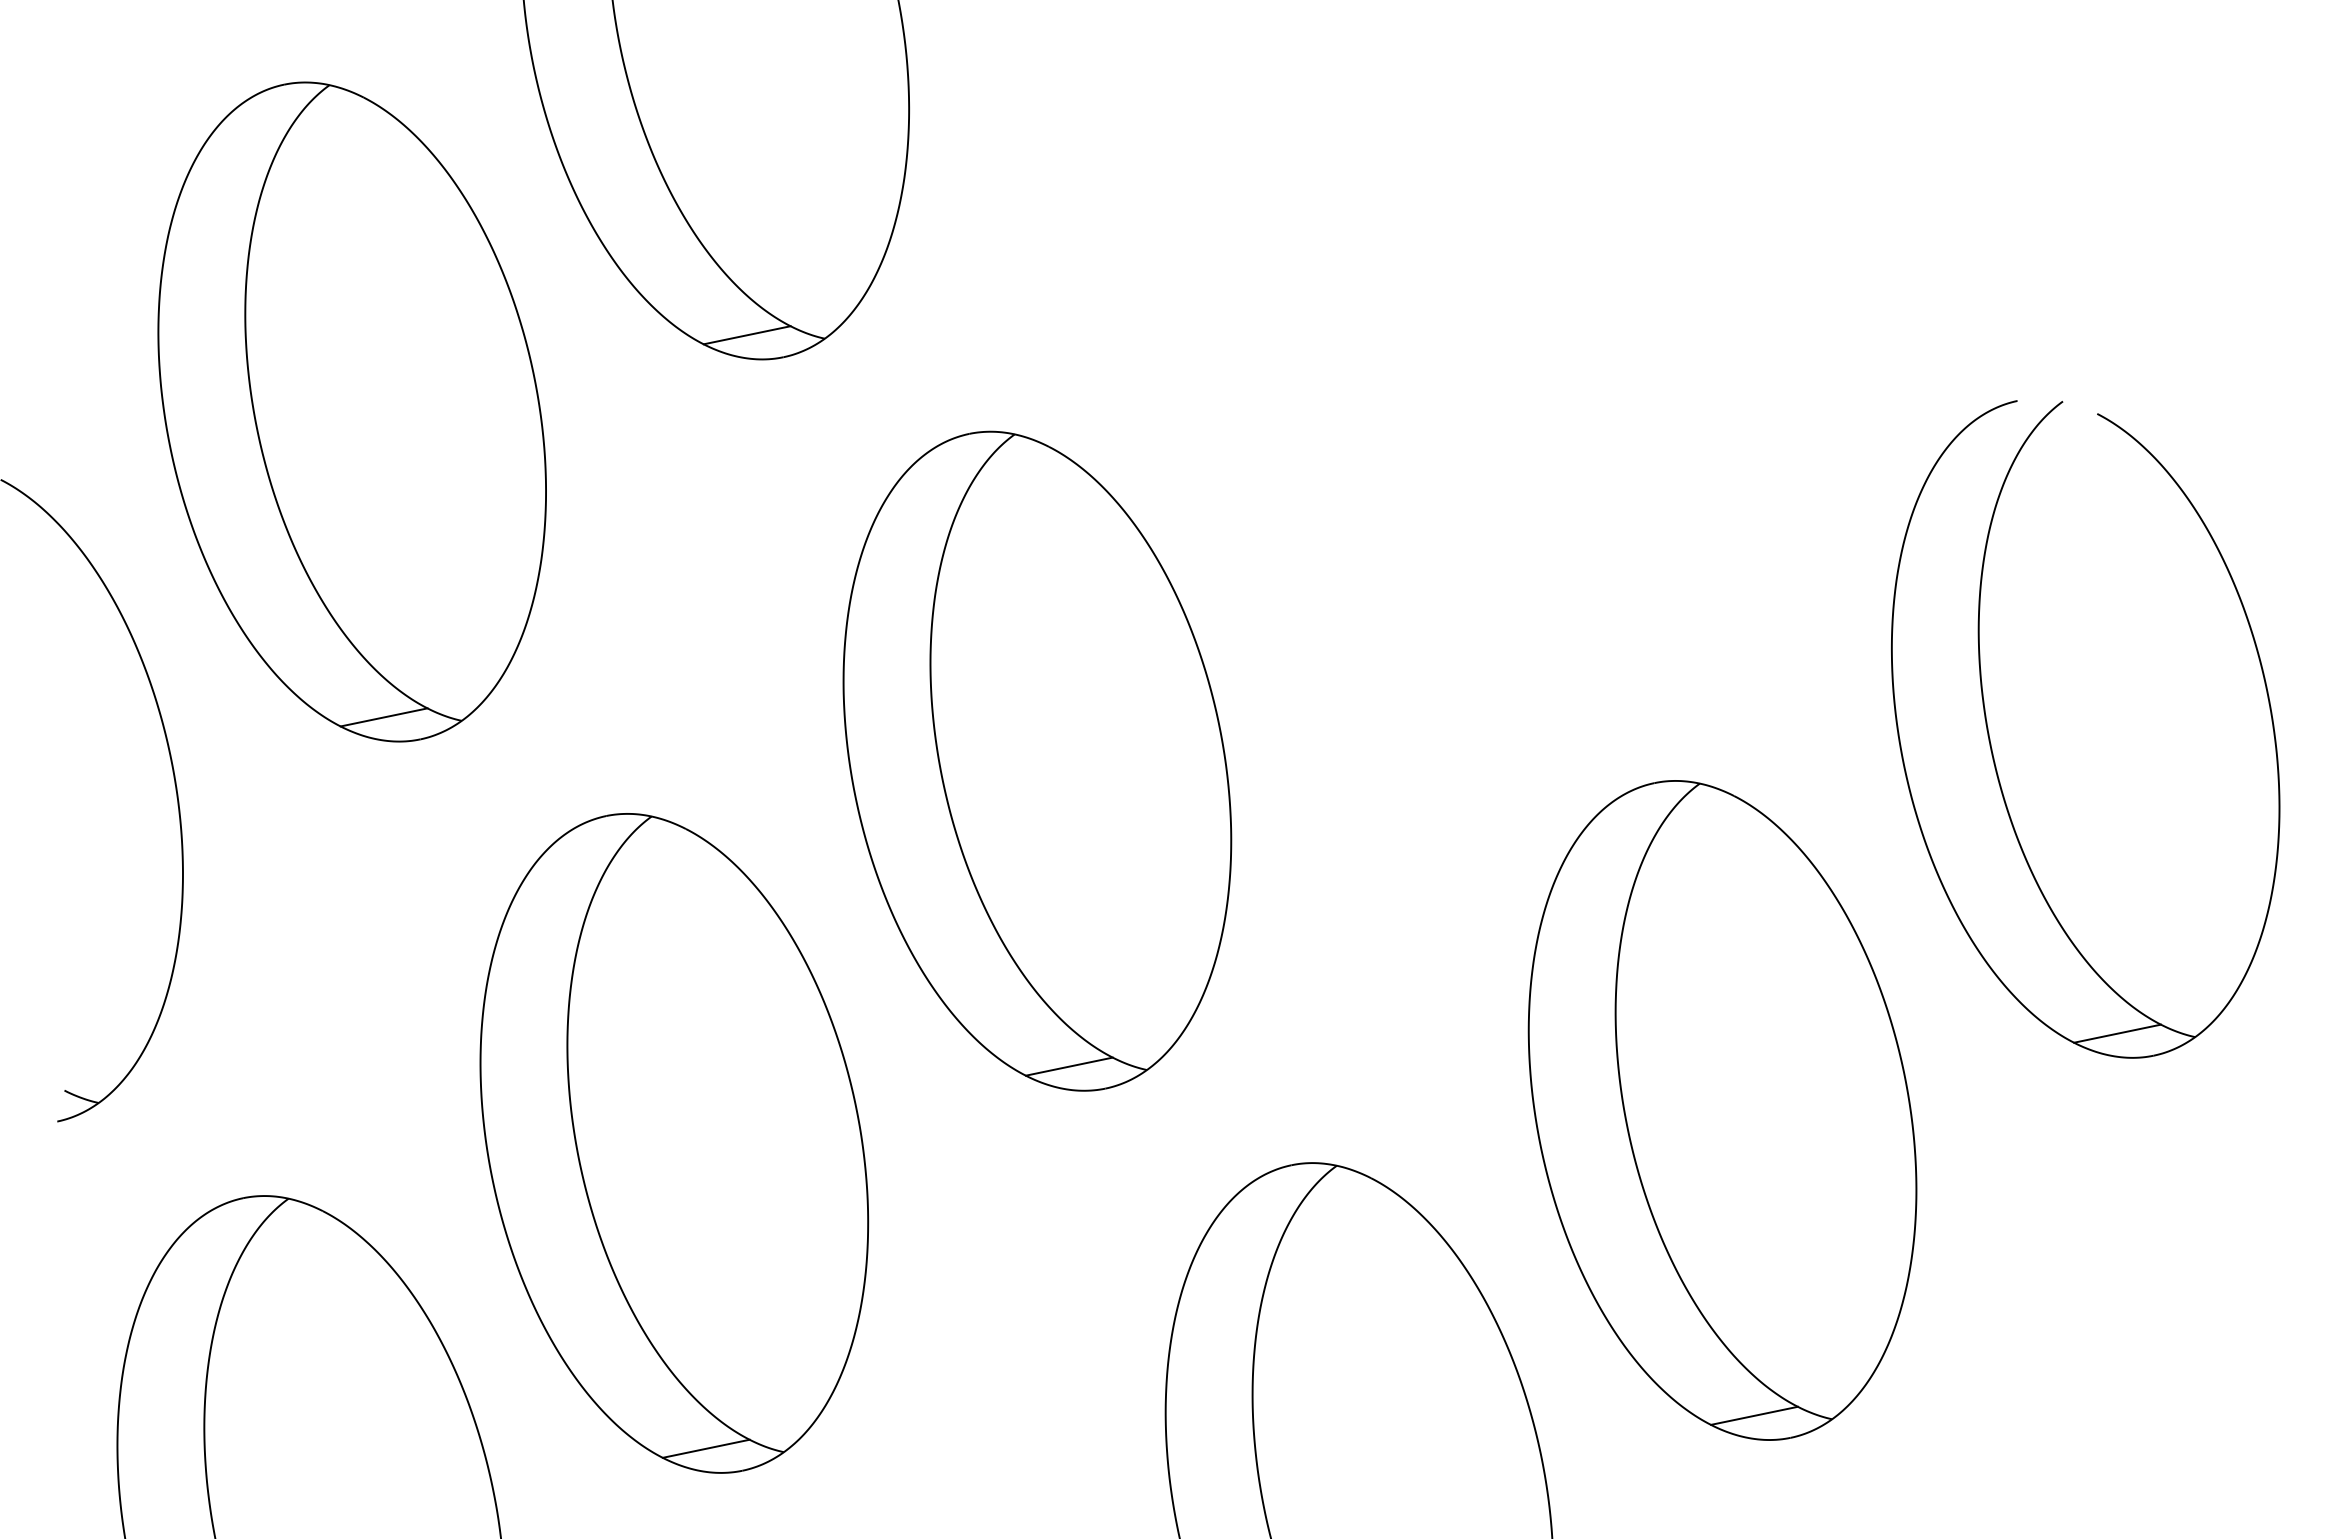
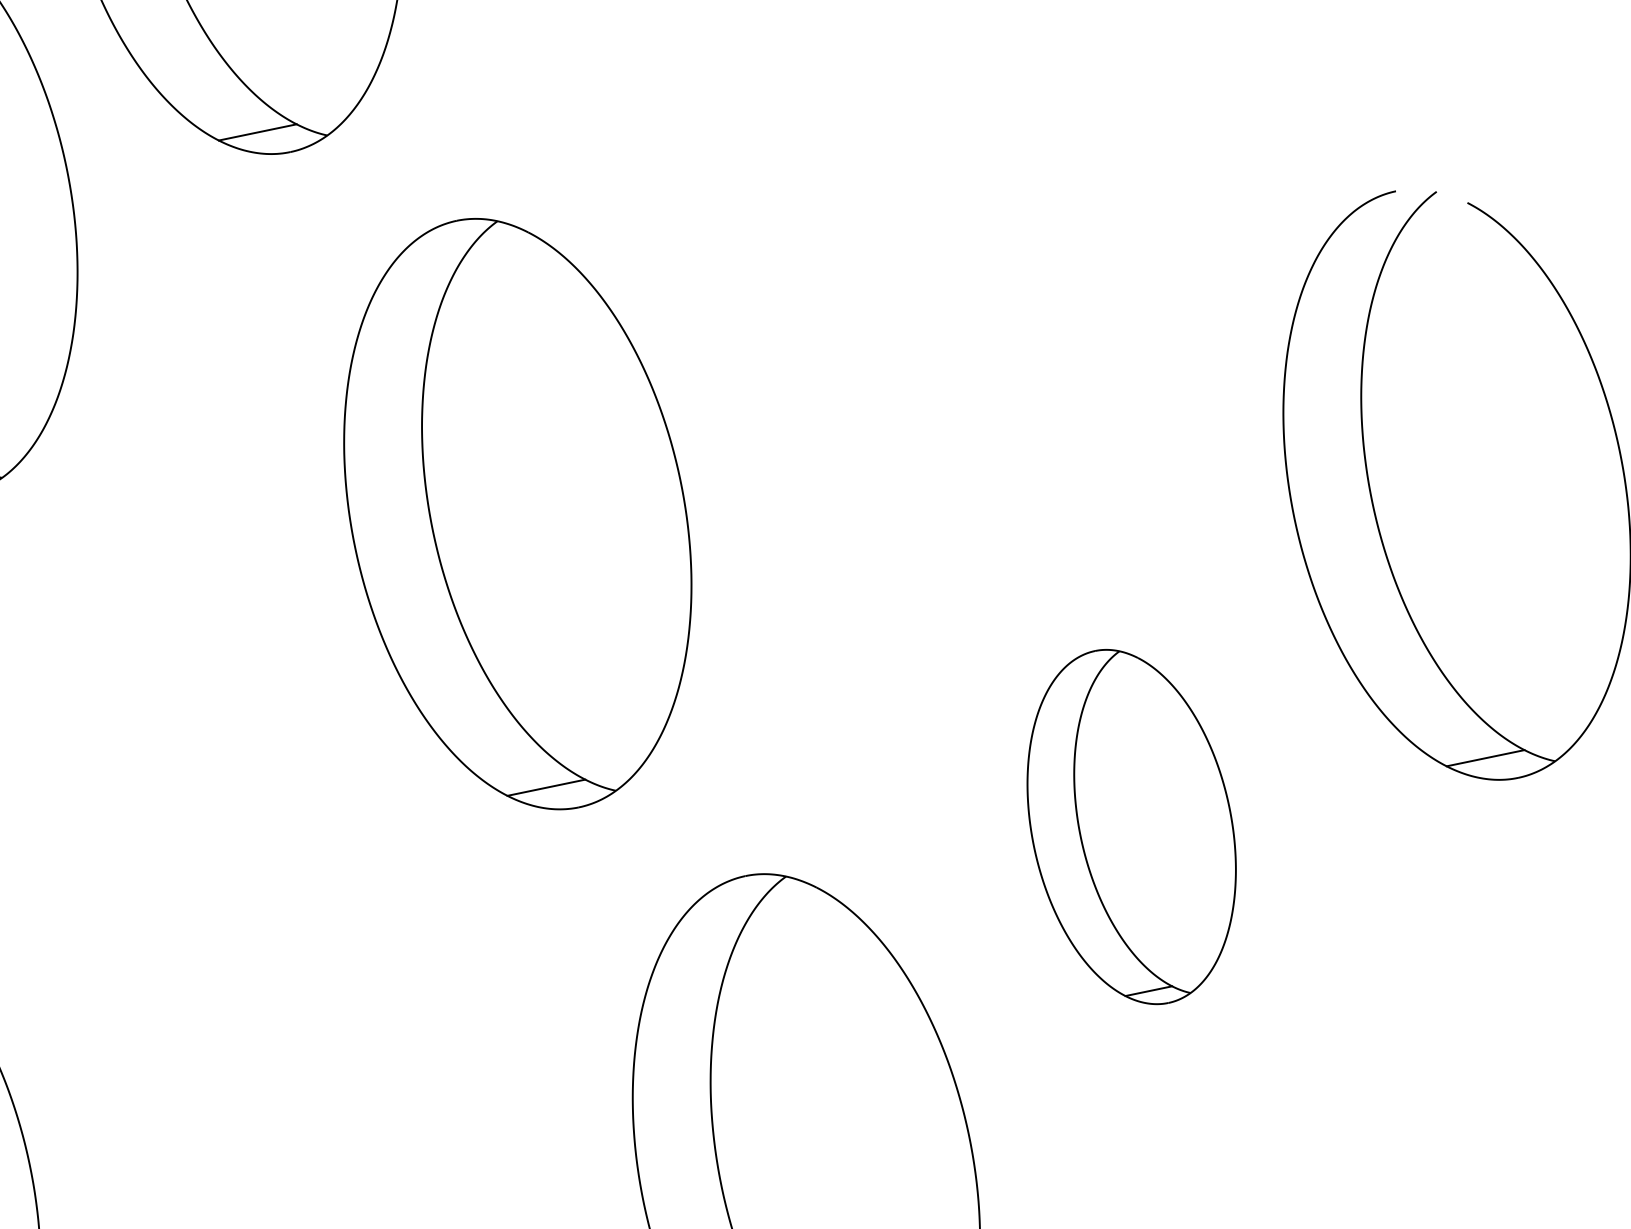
part: (1722, 1110) -> (1131, 827), size x0.6
part: (674, 1143) -> (192, 856), removed

